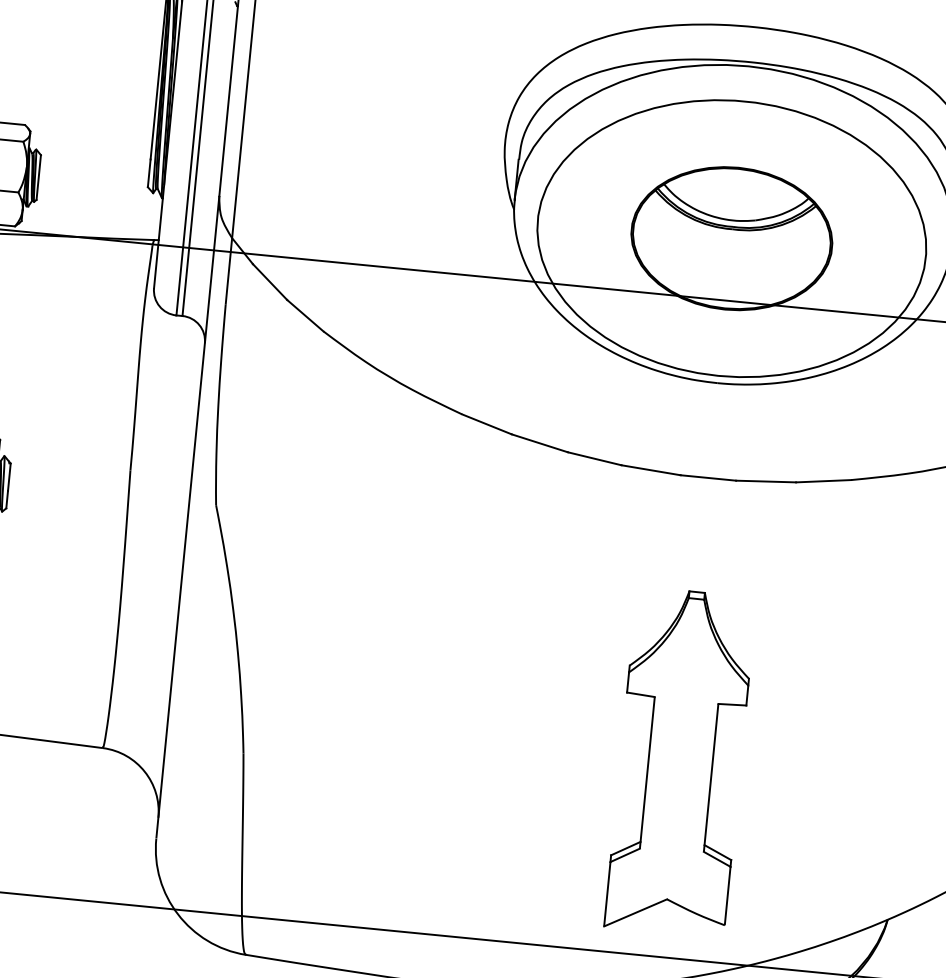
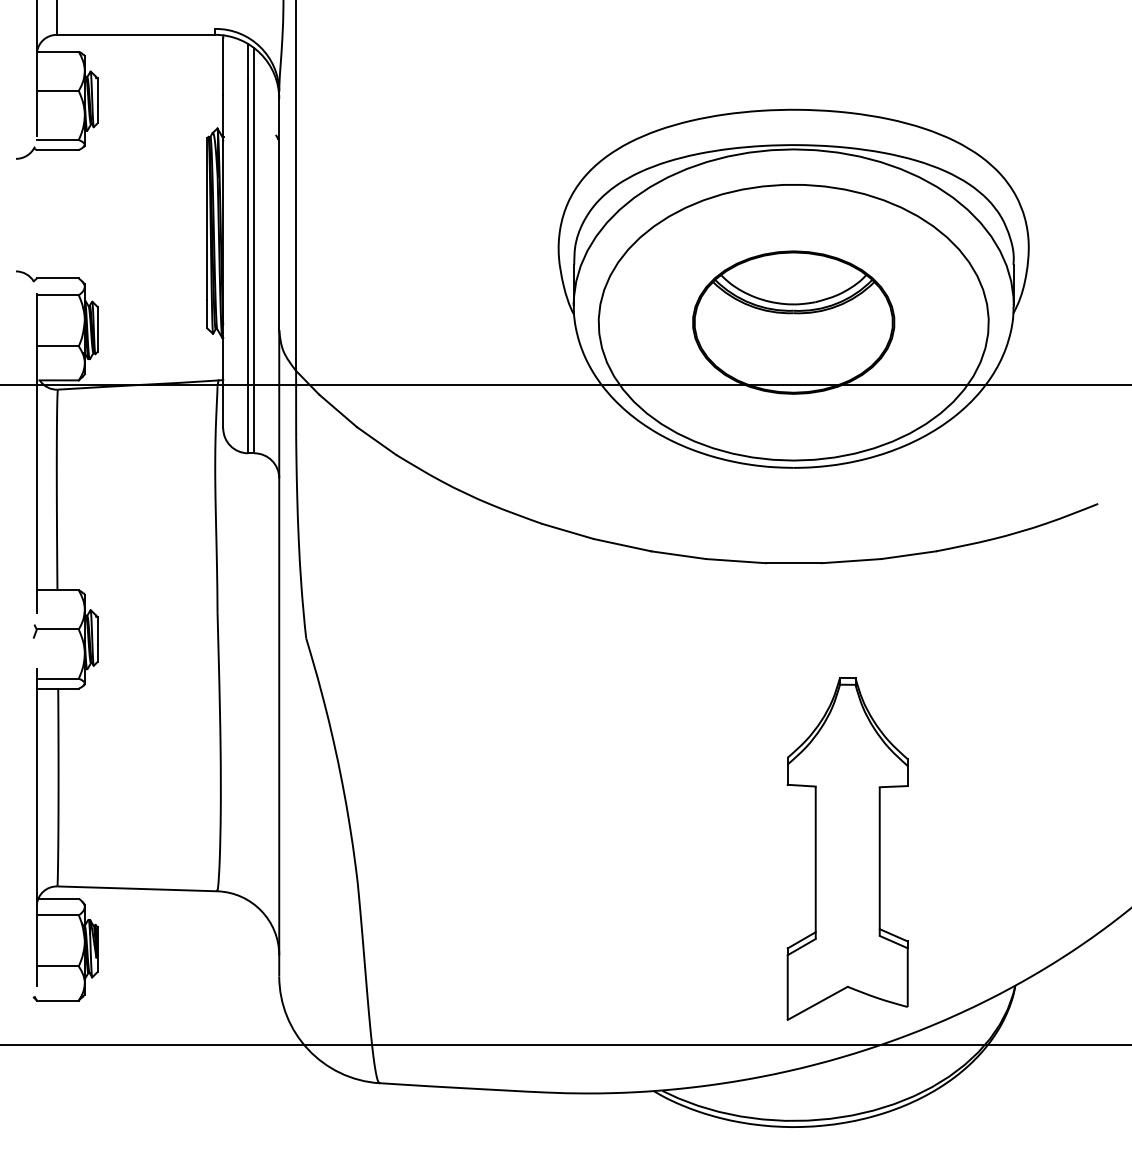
part: (680, 761) -> (847, 848), moved

